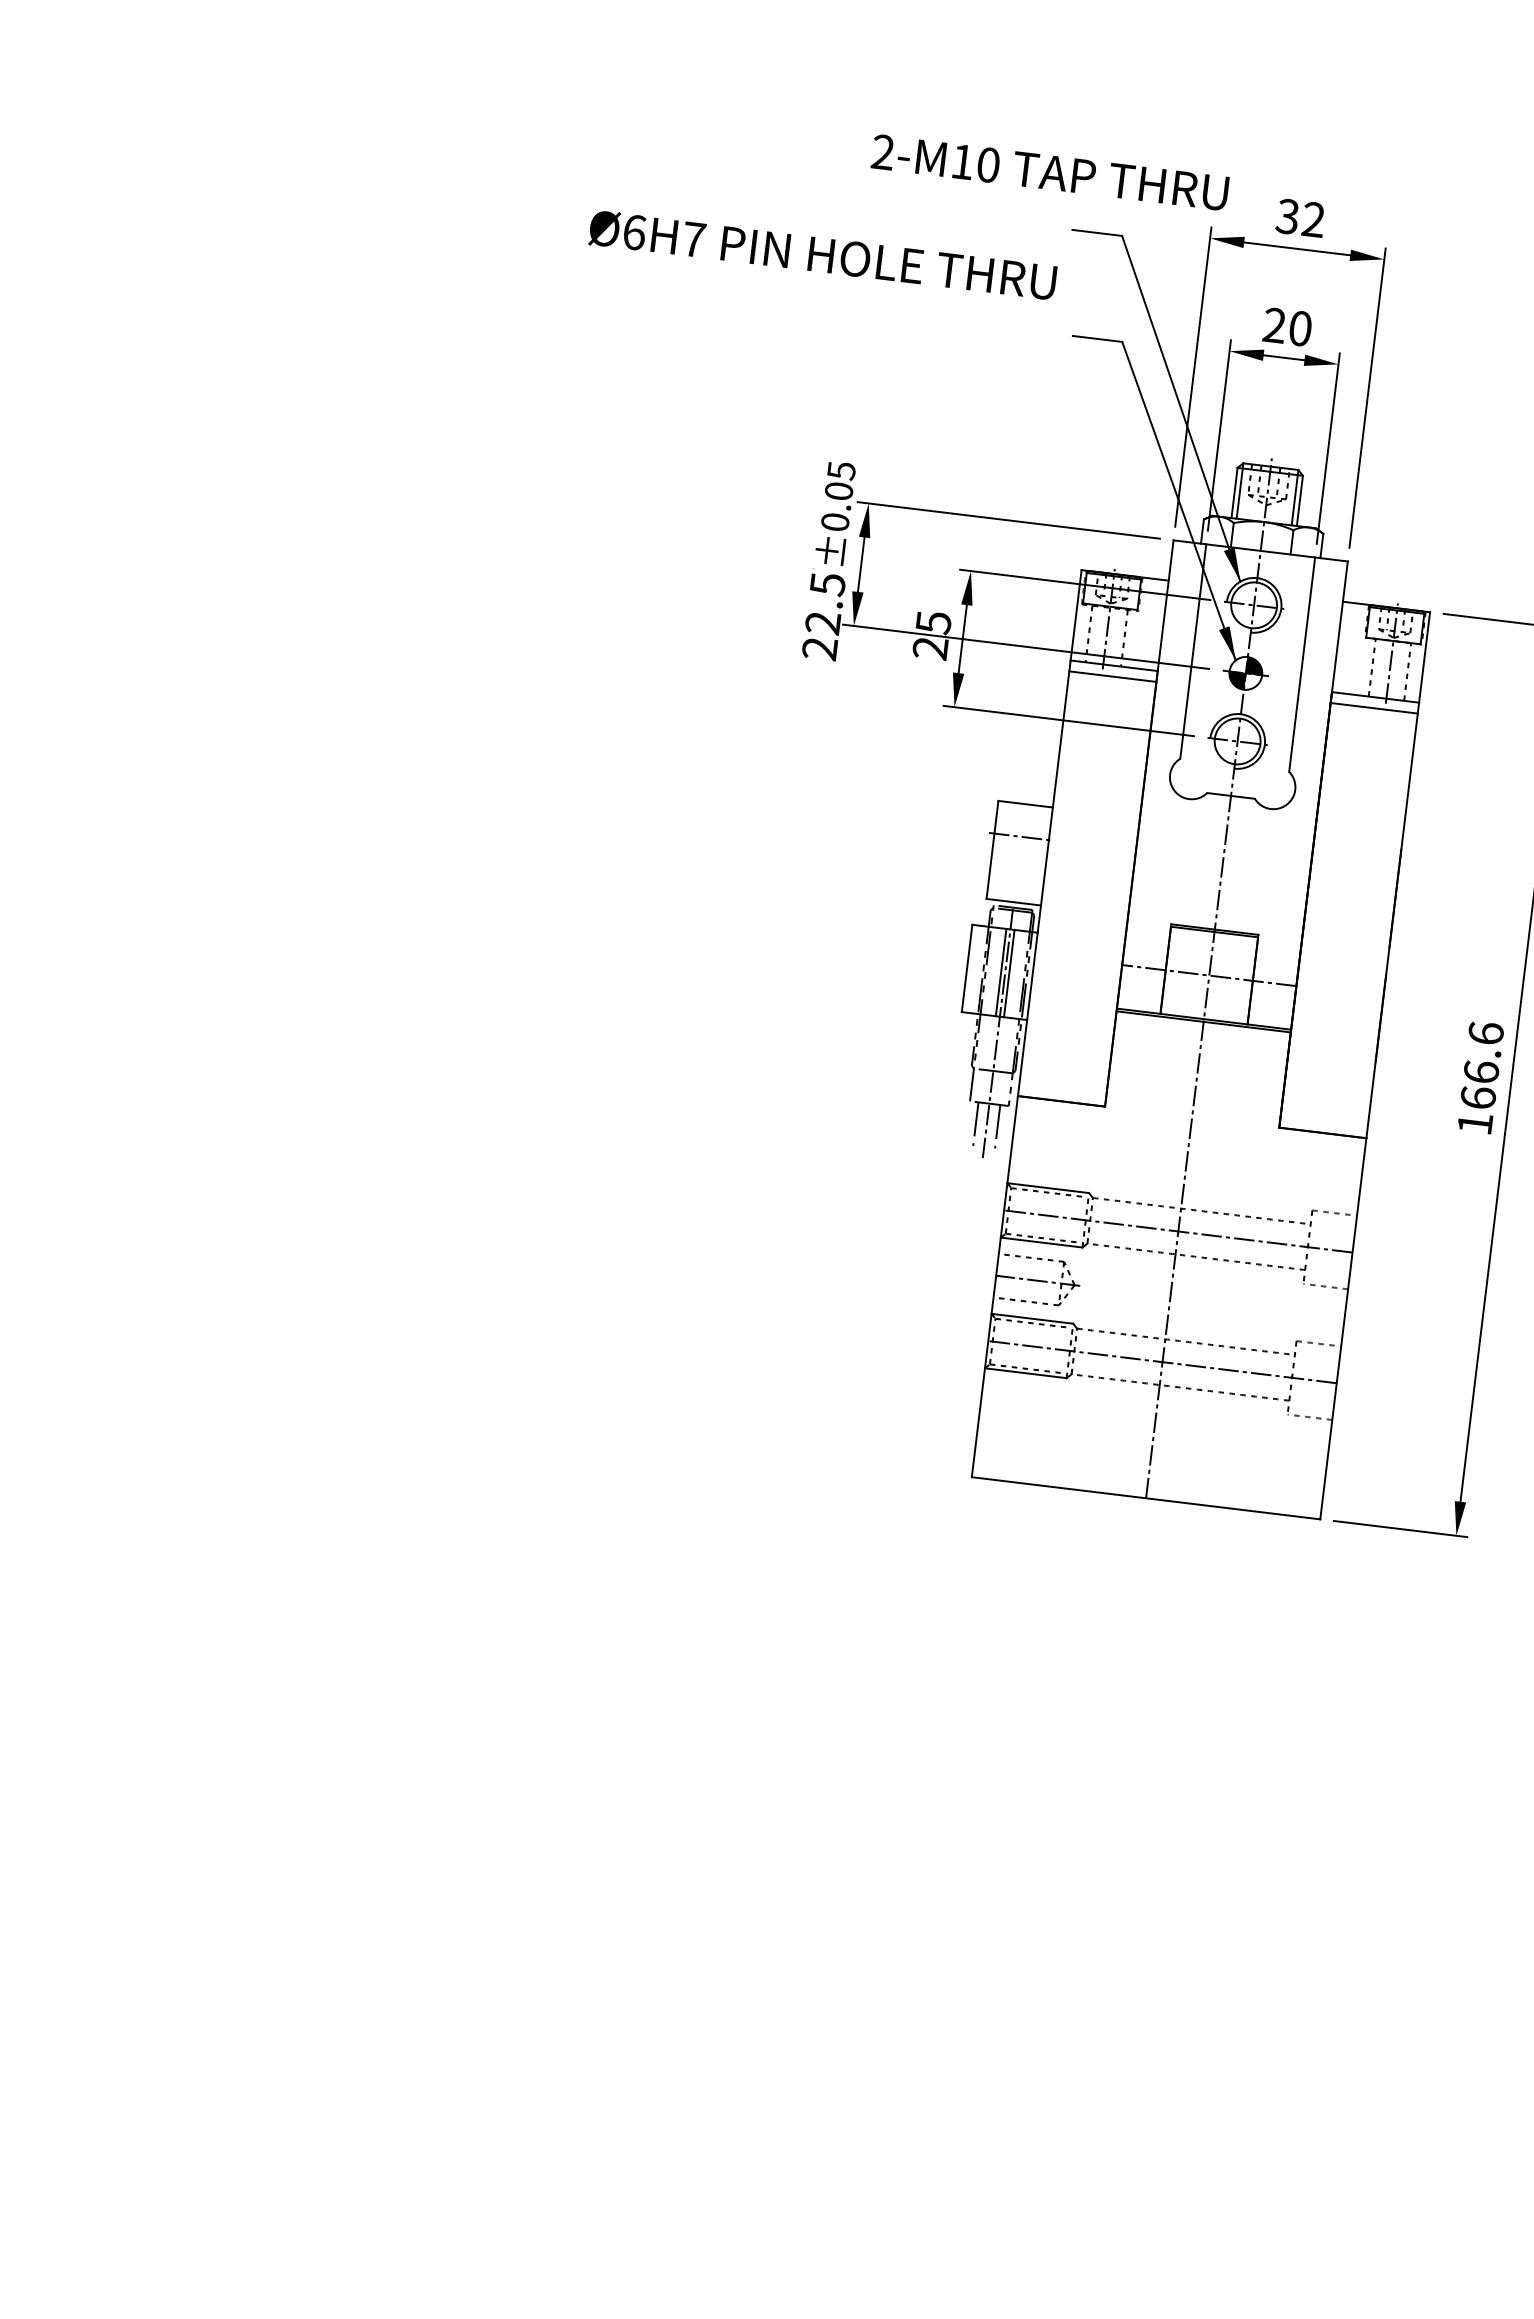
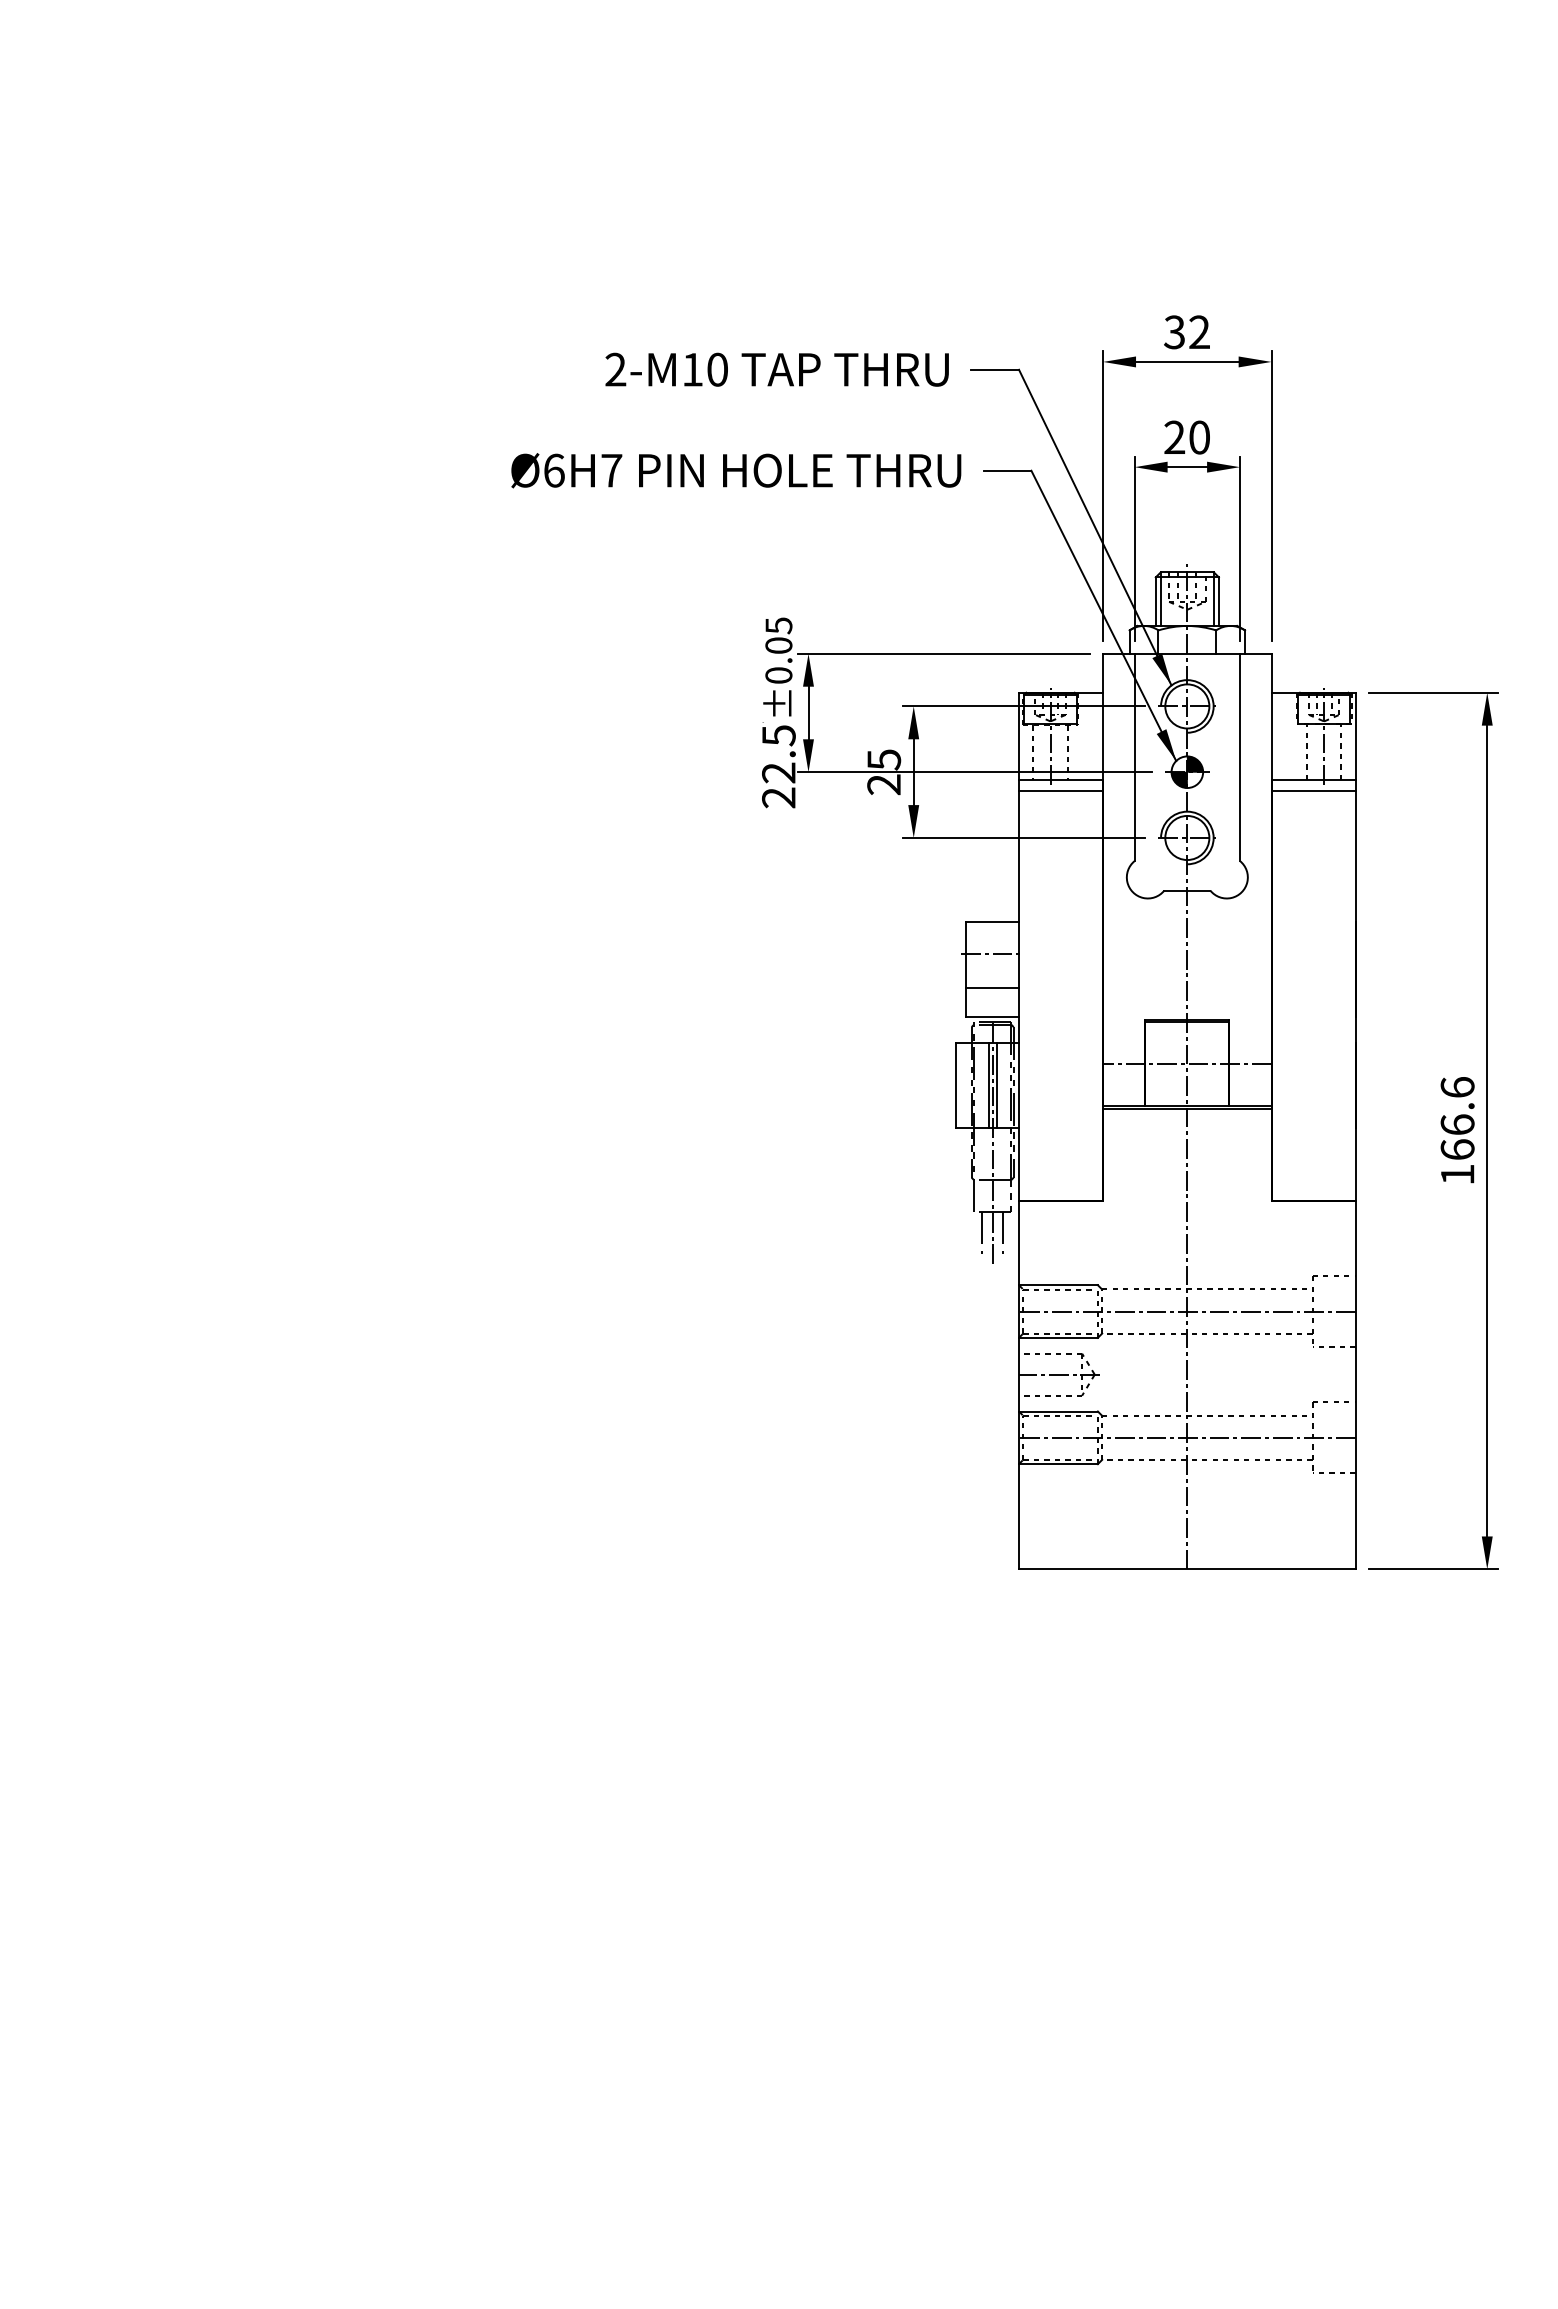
text: (1049, 172) -> (776, 369), moved
text: (823, 255) -> (736, 470), moved
line: (1017, 871) -> (992, 987), added

